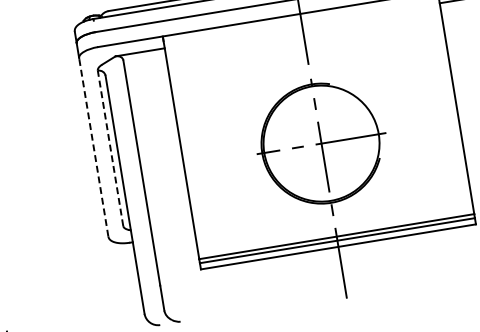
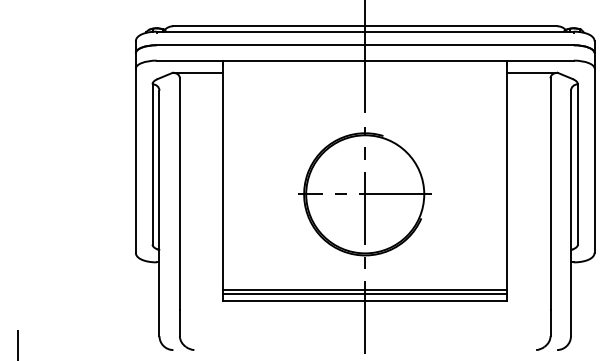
line: (93, 147) -> (135, 160), dashed -> solid
line: (110, 147) -> (152, 163), dashed -> solid

